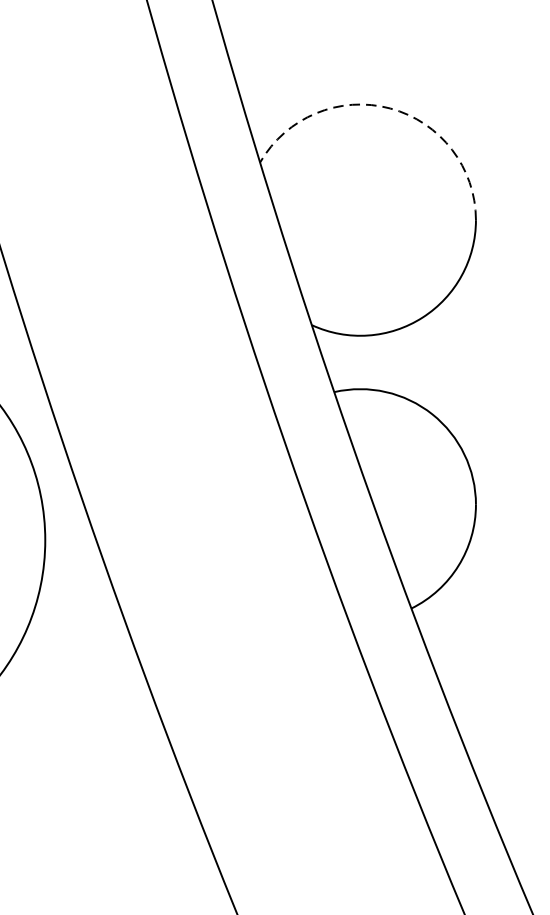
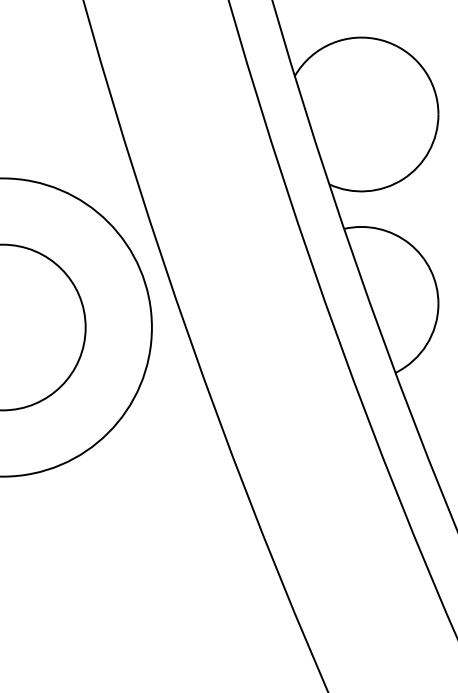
arc: (390, 108) -> (381, 40), dashed -> solid

